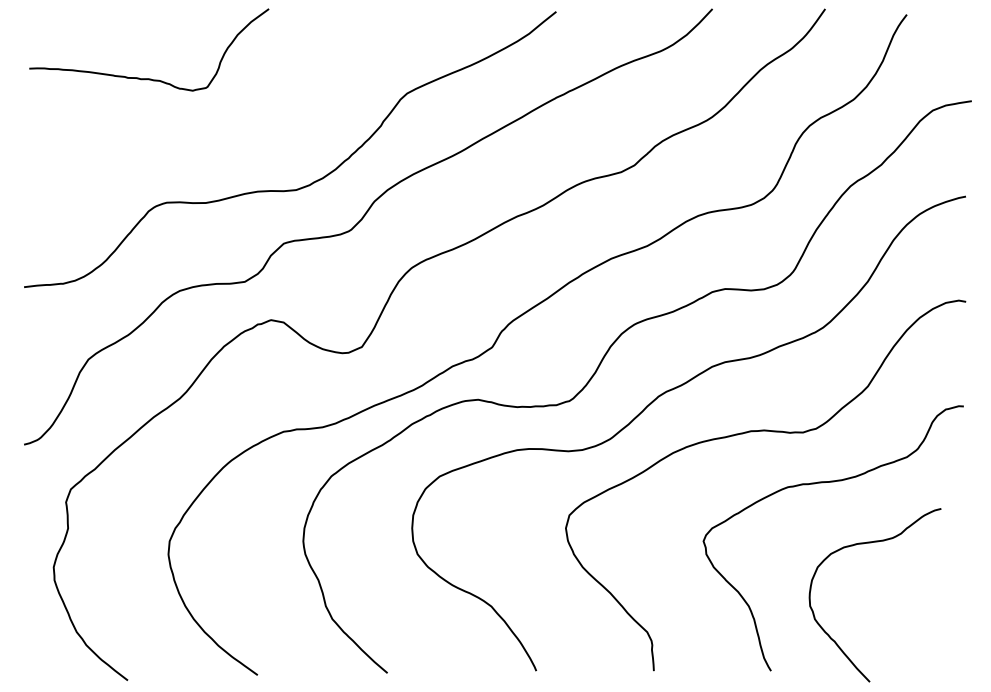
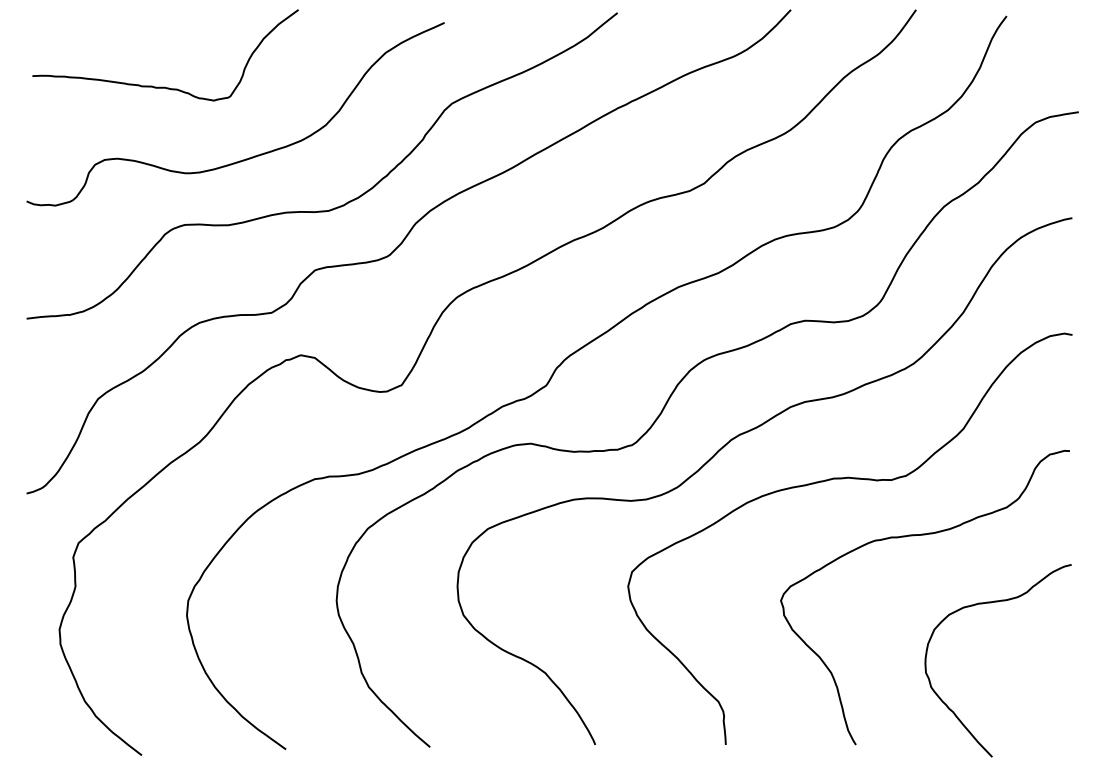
curve: (225, 141) -> (250, 156), added
curve: (871, 543) -> (994, 603), moved

